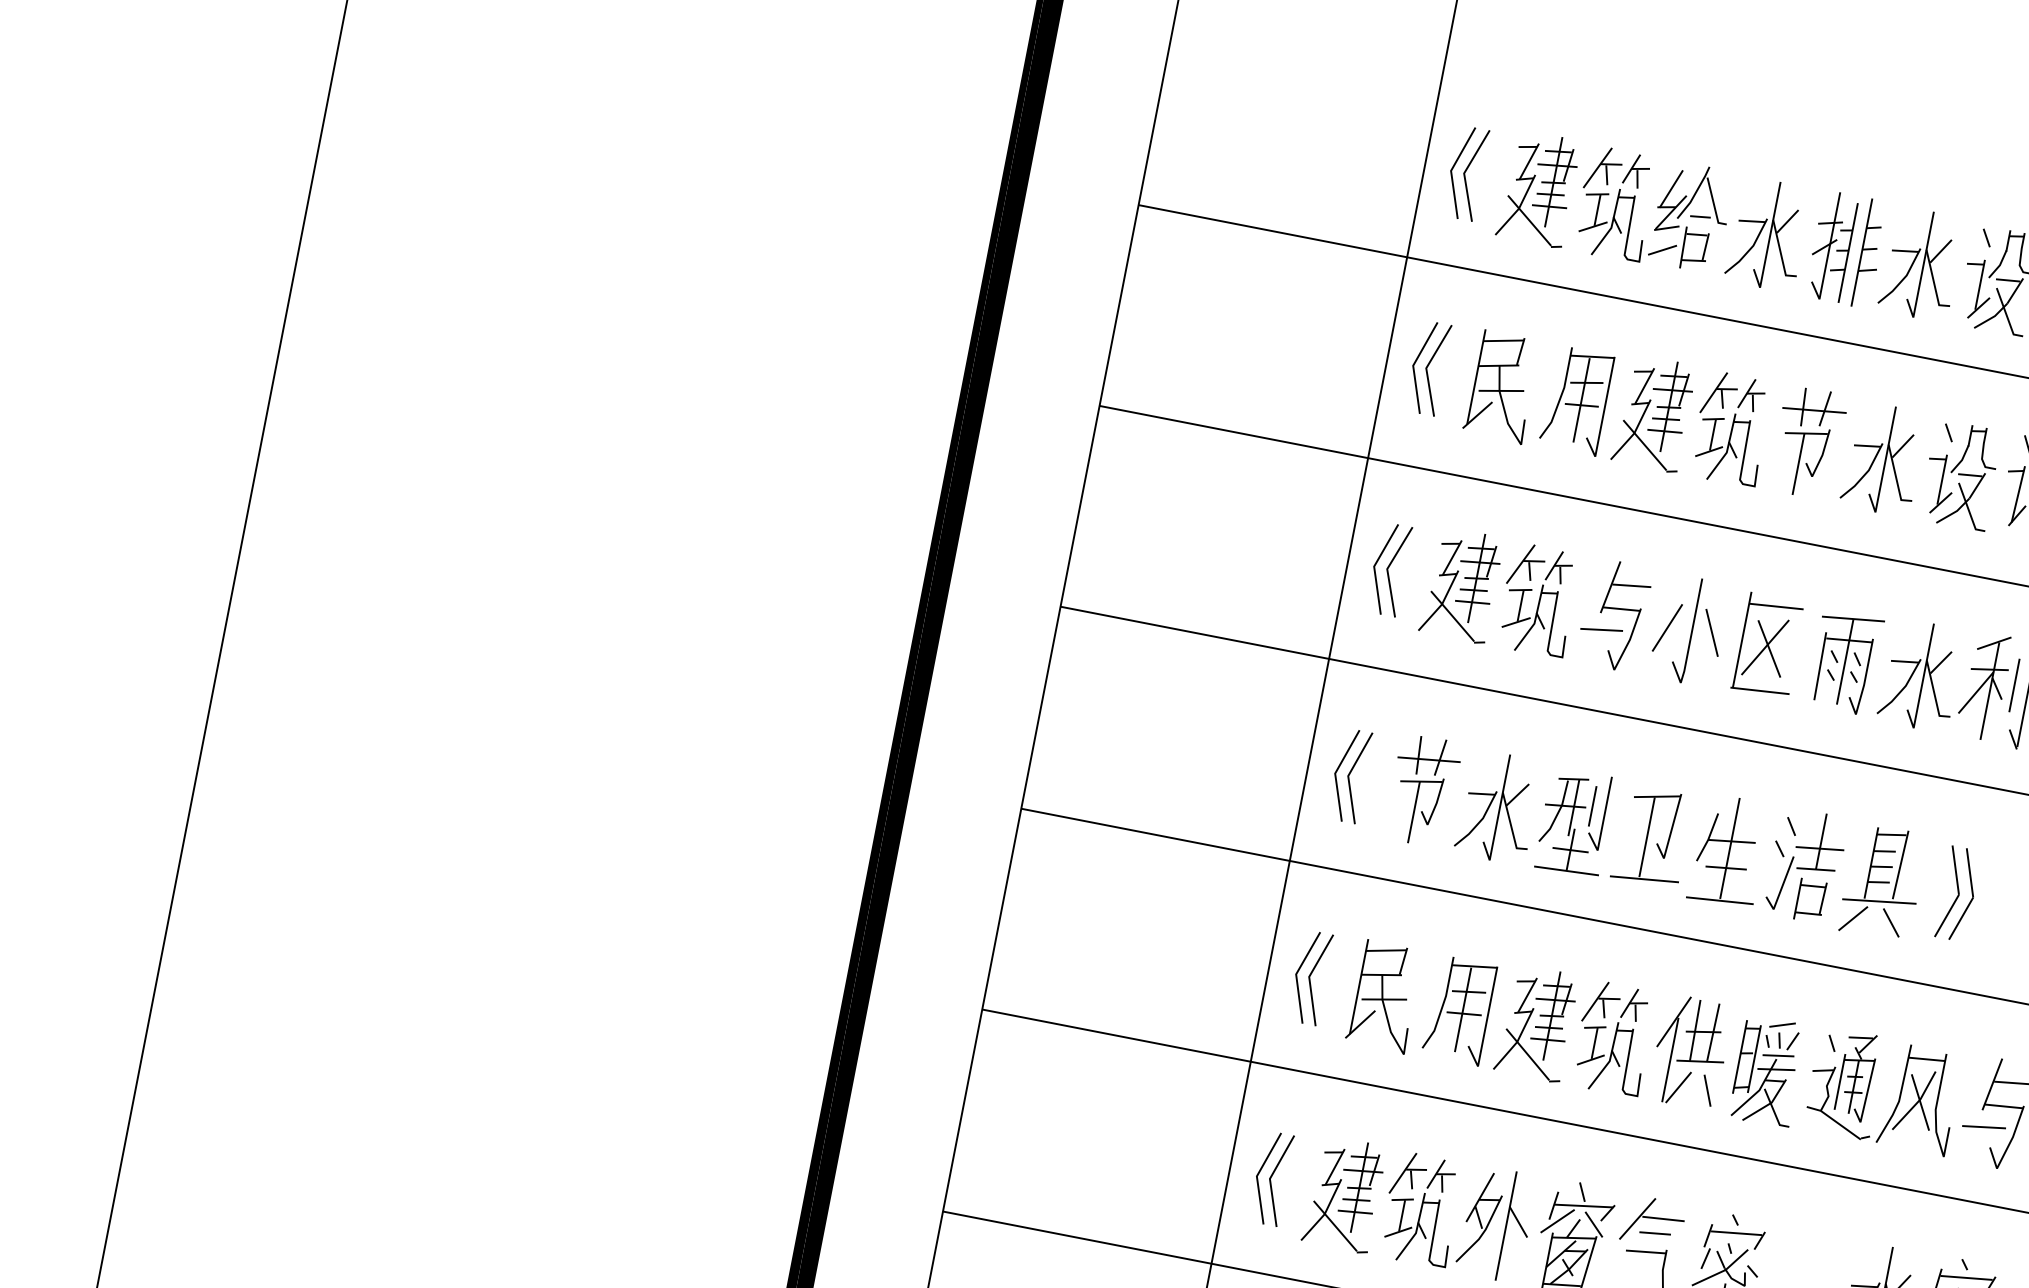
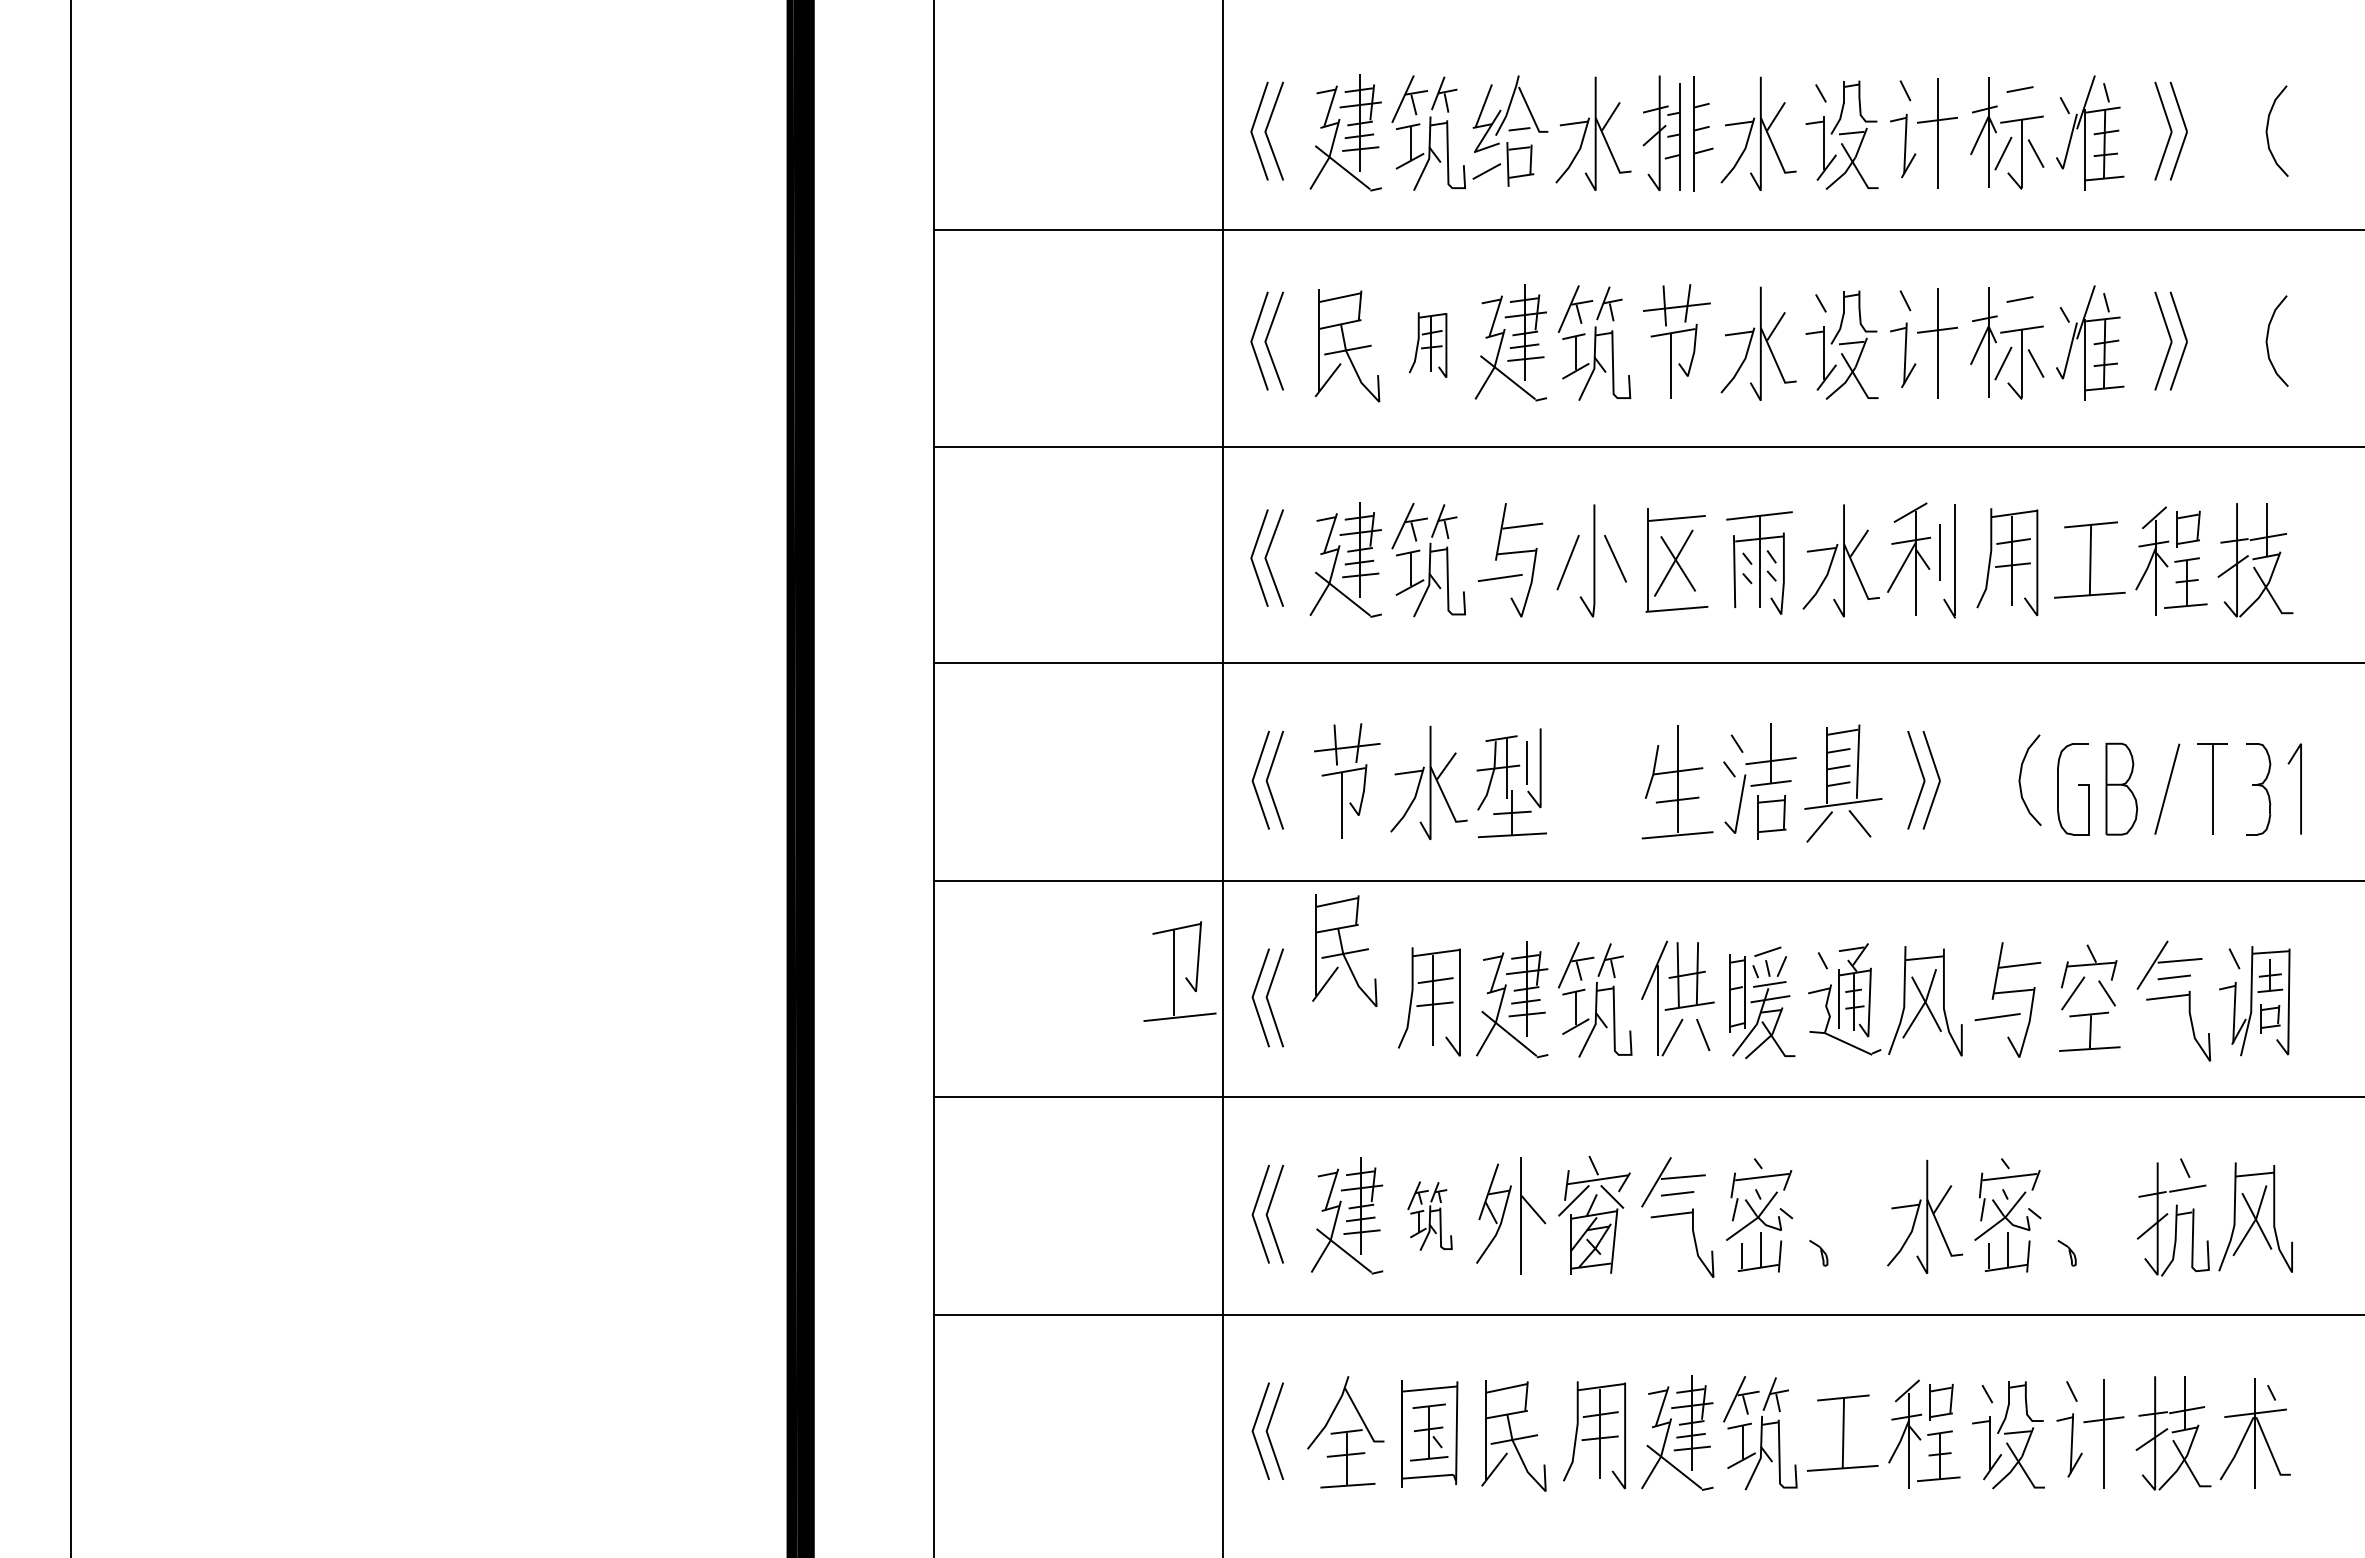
part: (1576, 400) -> (1427, 344), size x0.6
part: (1652, 836) -> (1179, 971), moved
part: (1384, 996) -> (1344, 950), moved
part: (1420, 1208) -> (1429, 1215), size x0.6

